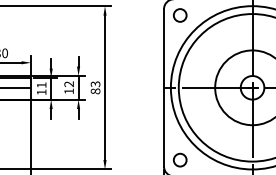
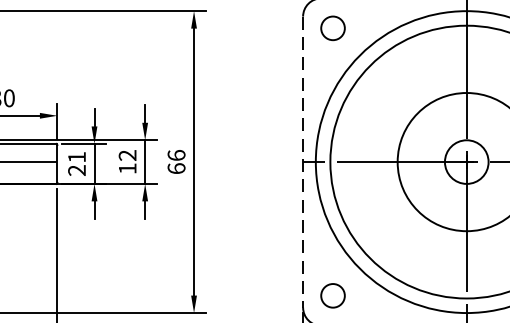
text: (95, 87) -> (176, 161), 83 -> 66
line: (164, 87) -> (303, 161), solid -> dashed
text: (41, 92) -> (76, 170), 11 -> 21

